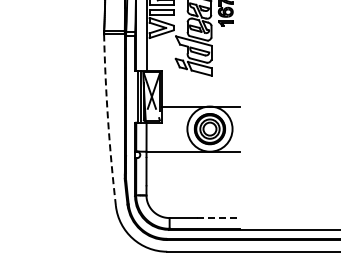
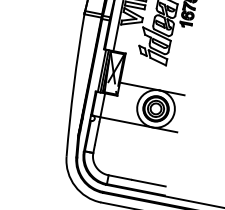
arc: (108, 120) -> (74, 85), dashed -> solid
line: (218, 218) -> (148, 183), dashed -> solid

